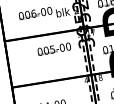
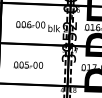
text: (54, 48) -> (28, 64), moved

